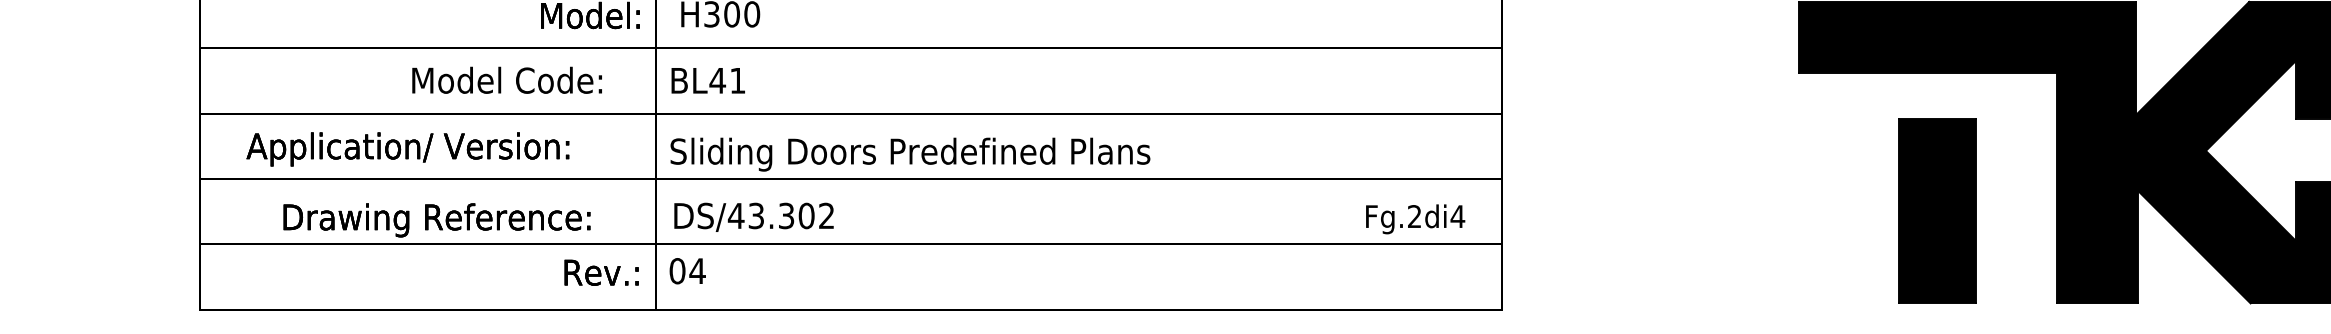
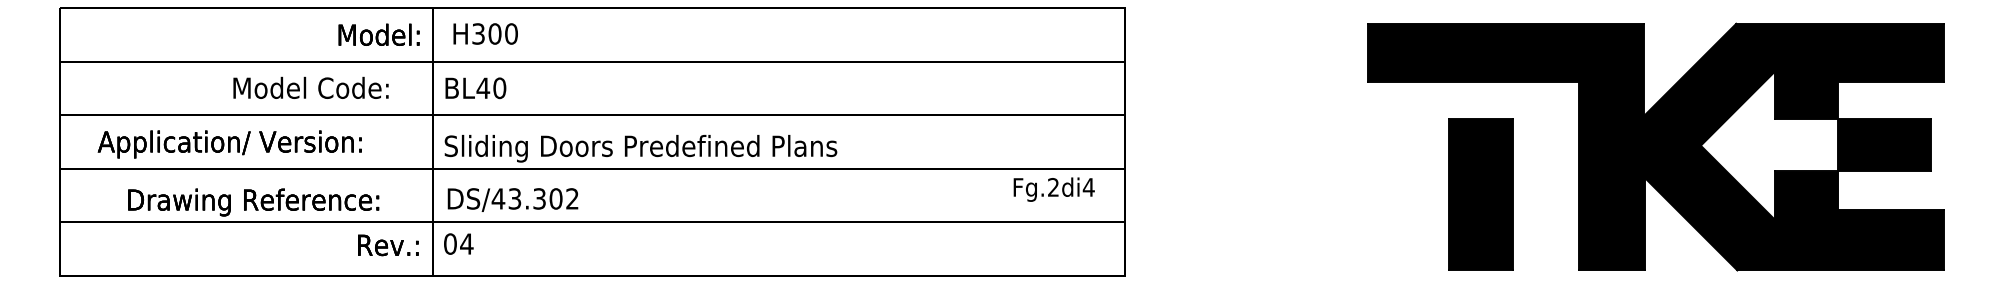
text: (737, 81) -> (499, 88), BL41 -> BL40
text: (1414, 219) -> (1053, 189), moved

